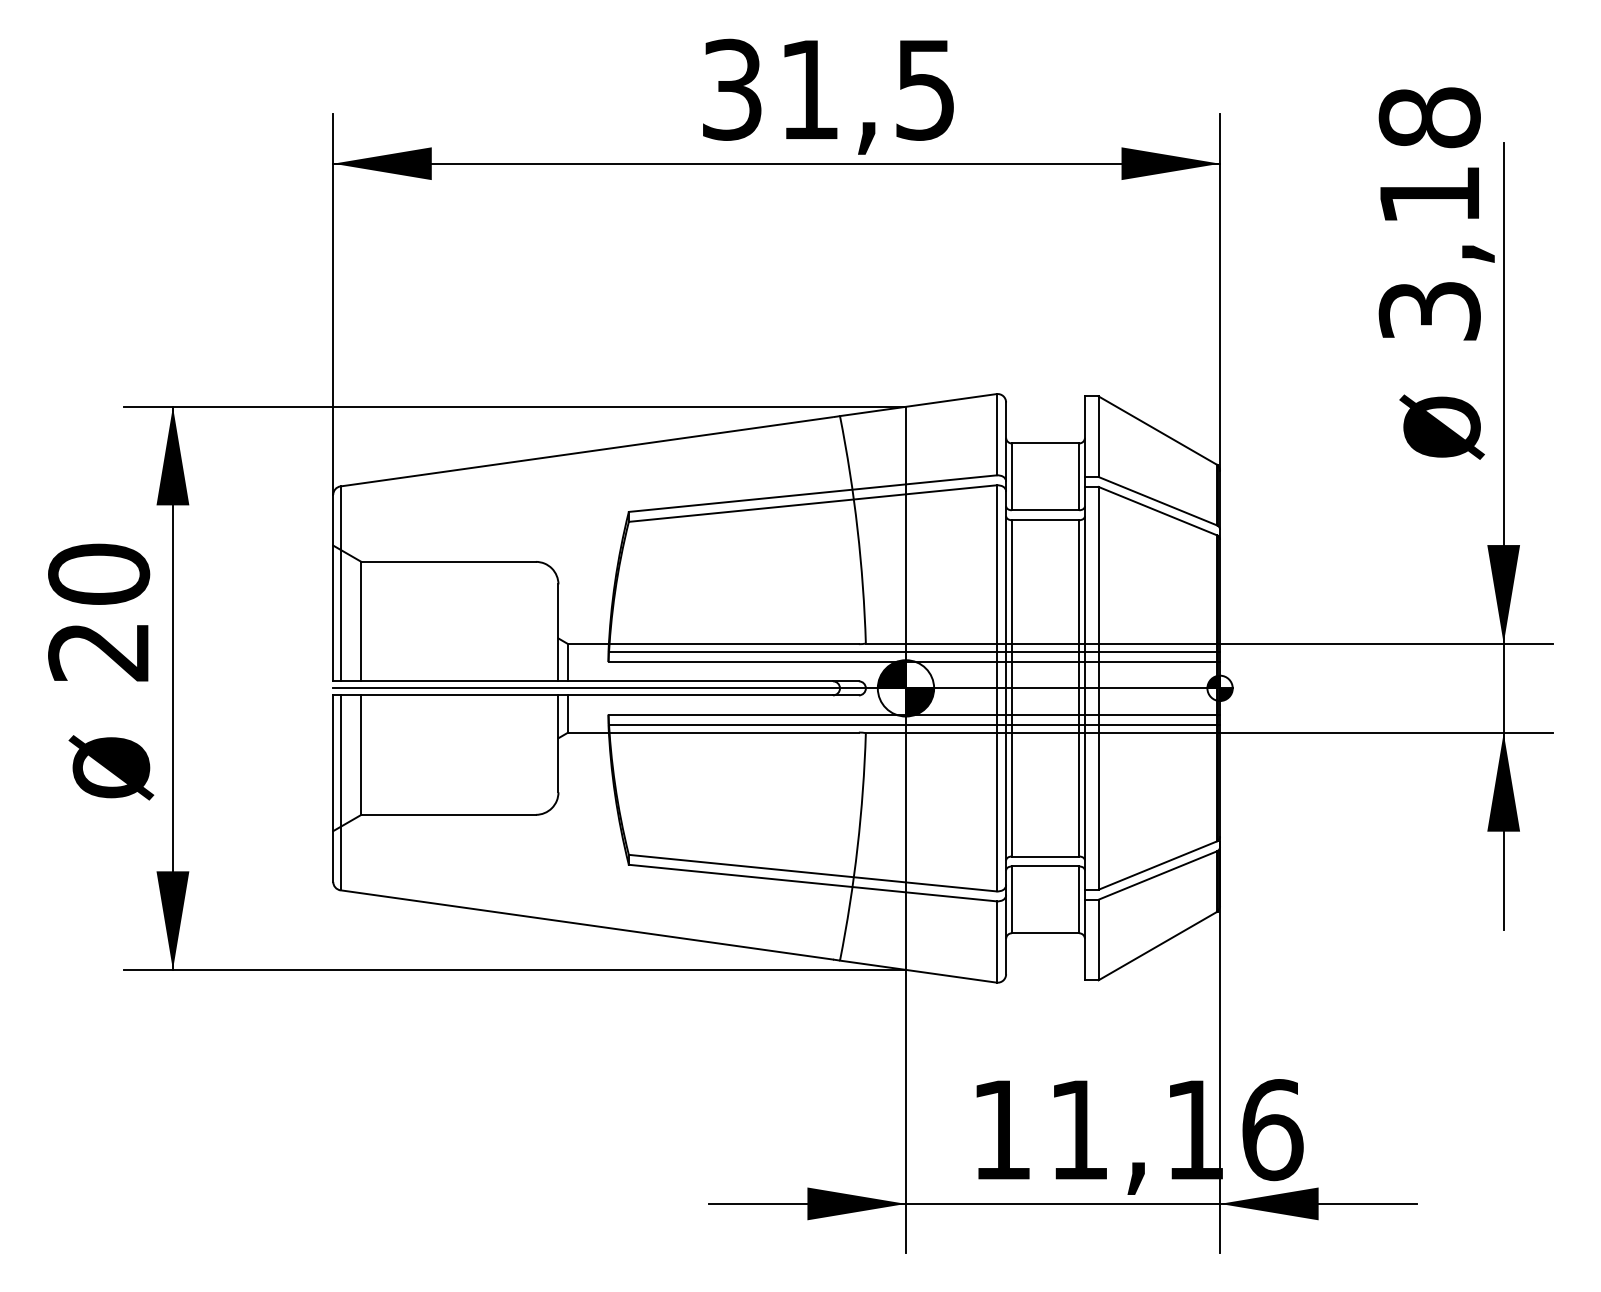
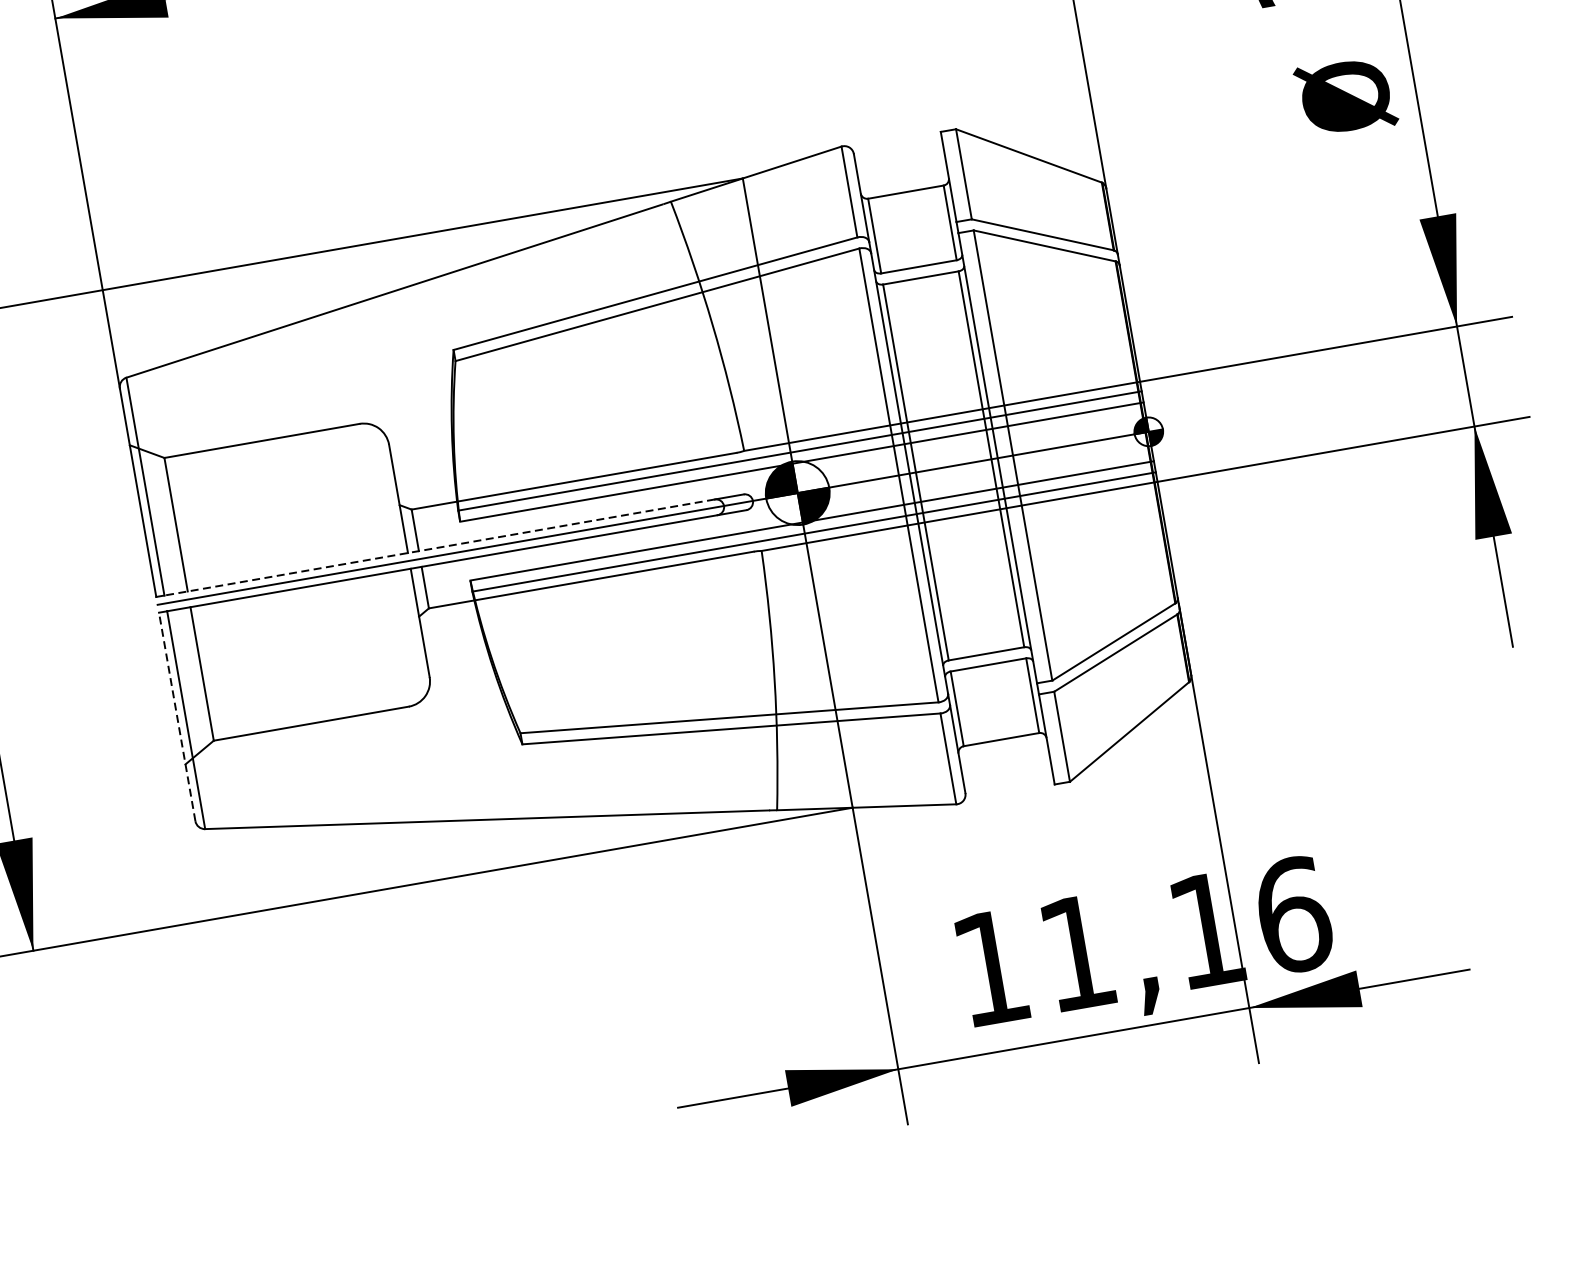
line: (586, 681) -> (439, 547), solid -> dashed
line: (333, 788) -> (177, 716), solid -> dashed

